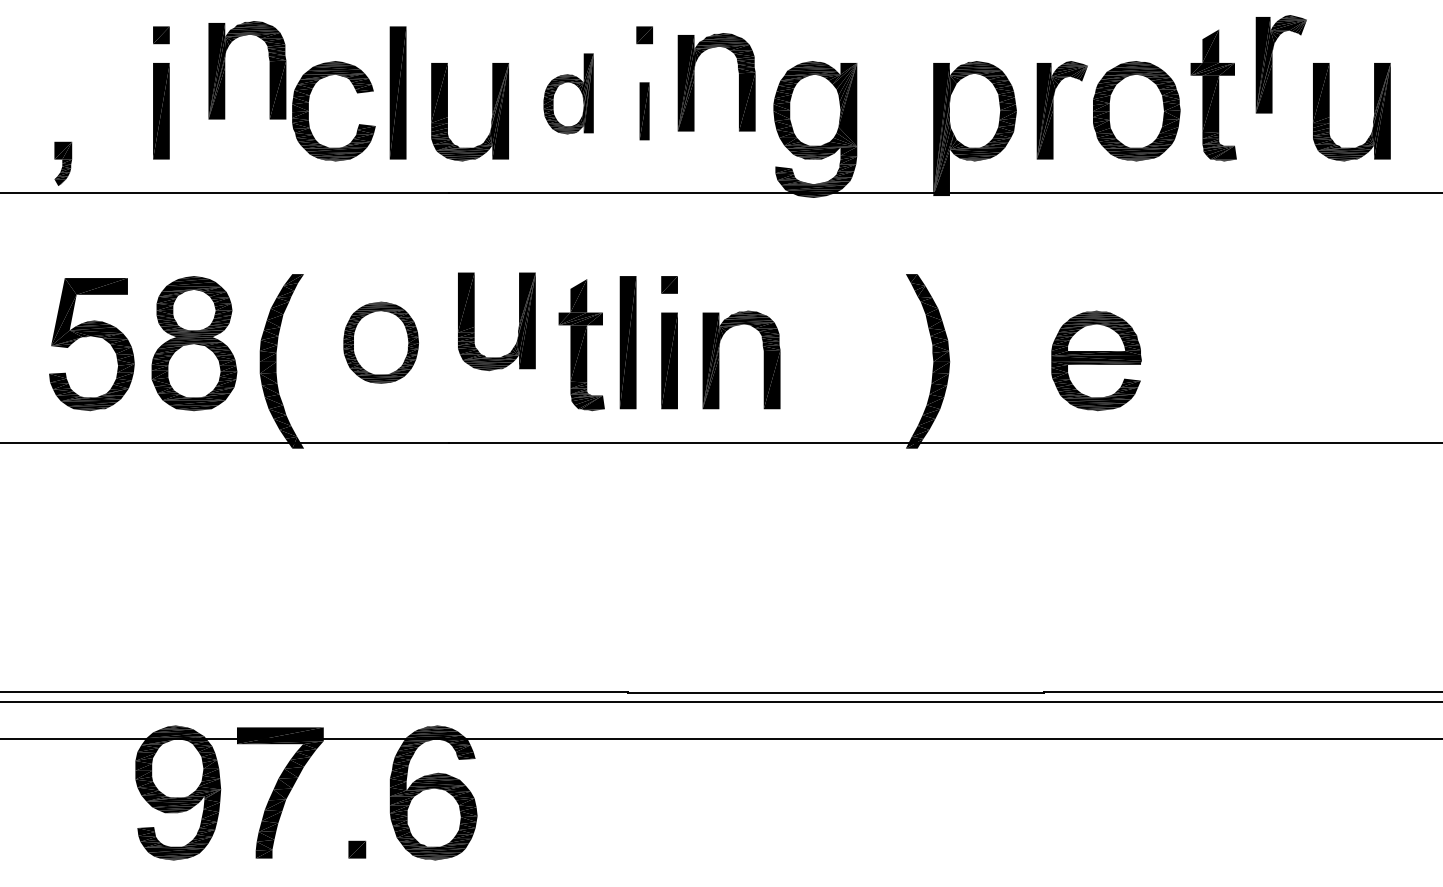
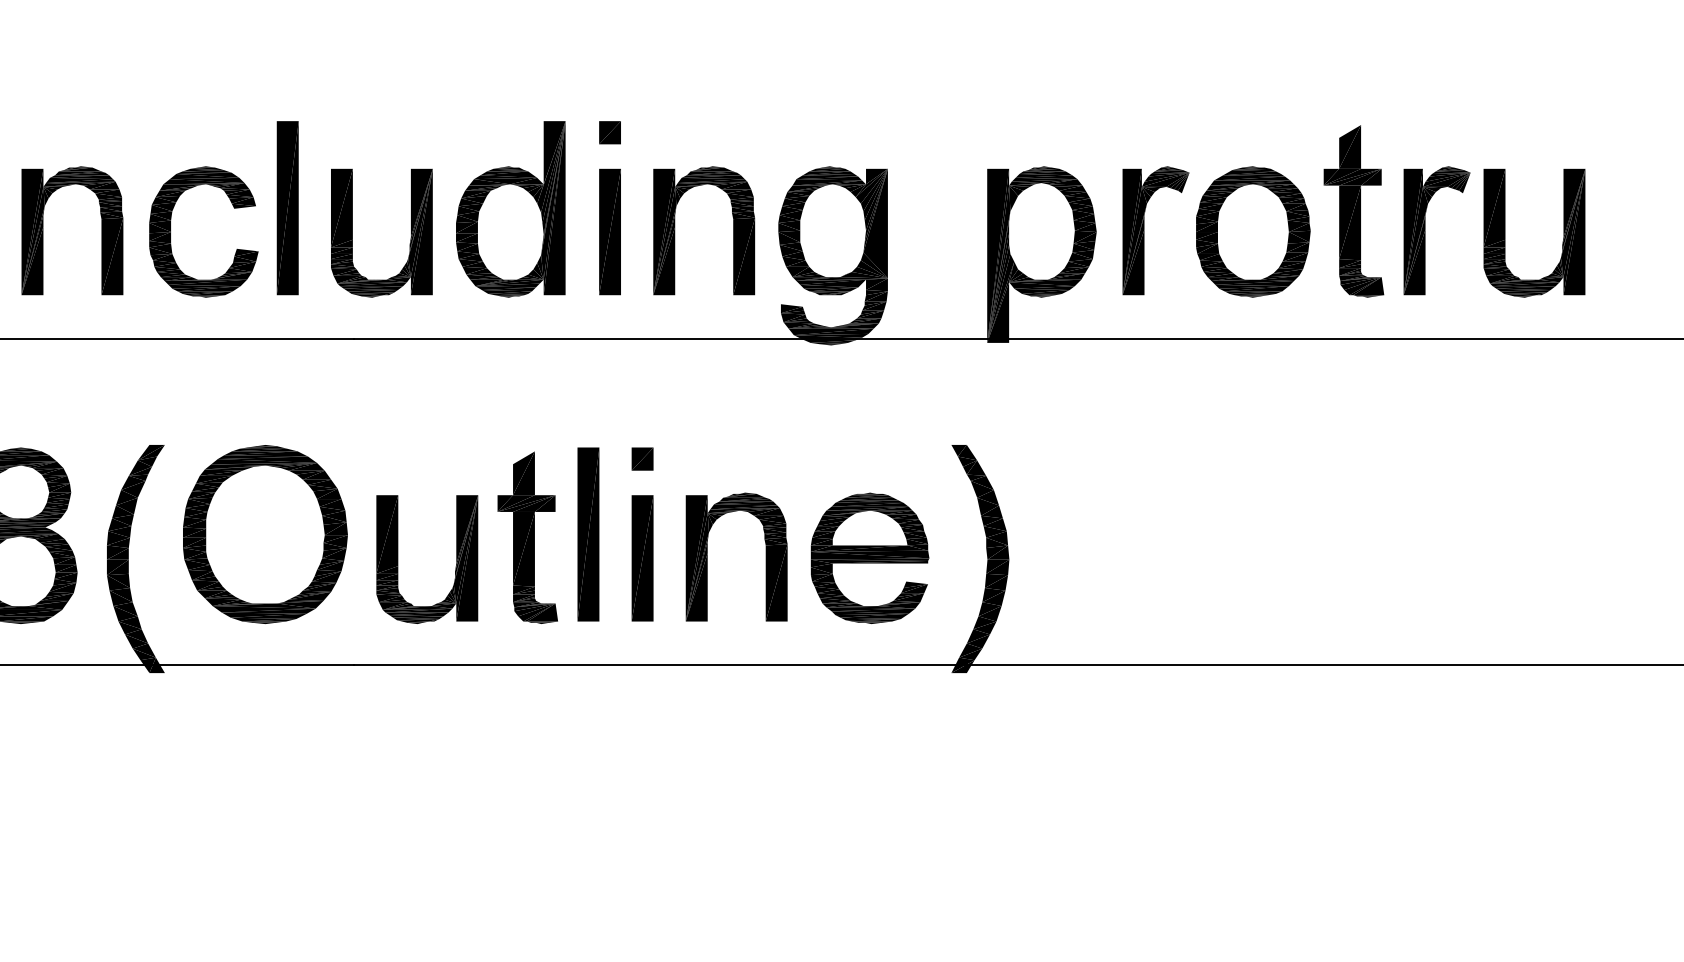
part: (1272, 64) -> (1425, 231), moved
part: (225, 70) -> (43, 231), moved
part: (694, 82) -> (675, 231), moved
part: (568, 93) -> (510, 208), size x1.67
part: (644, 111) -> (609, 232), size x1.67
part: (474, 321) -> (398, 559), moved
part: (381, 342) -> (266, 534), size x1.67
part: (1096, 360) -> (869, 557), moved

